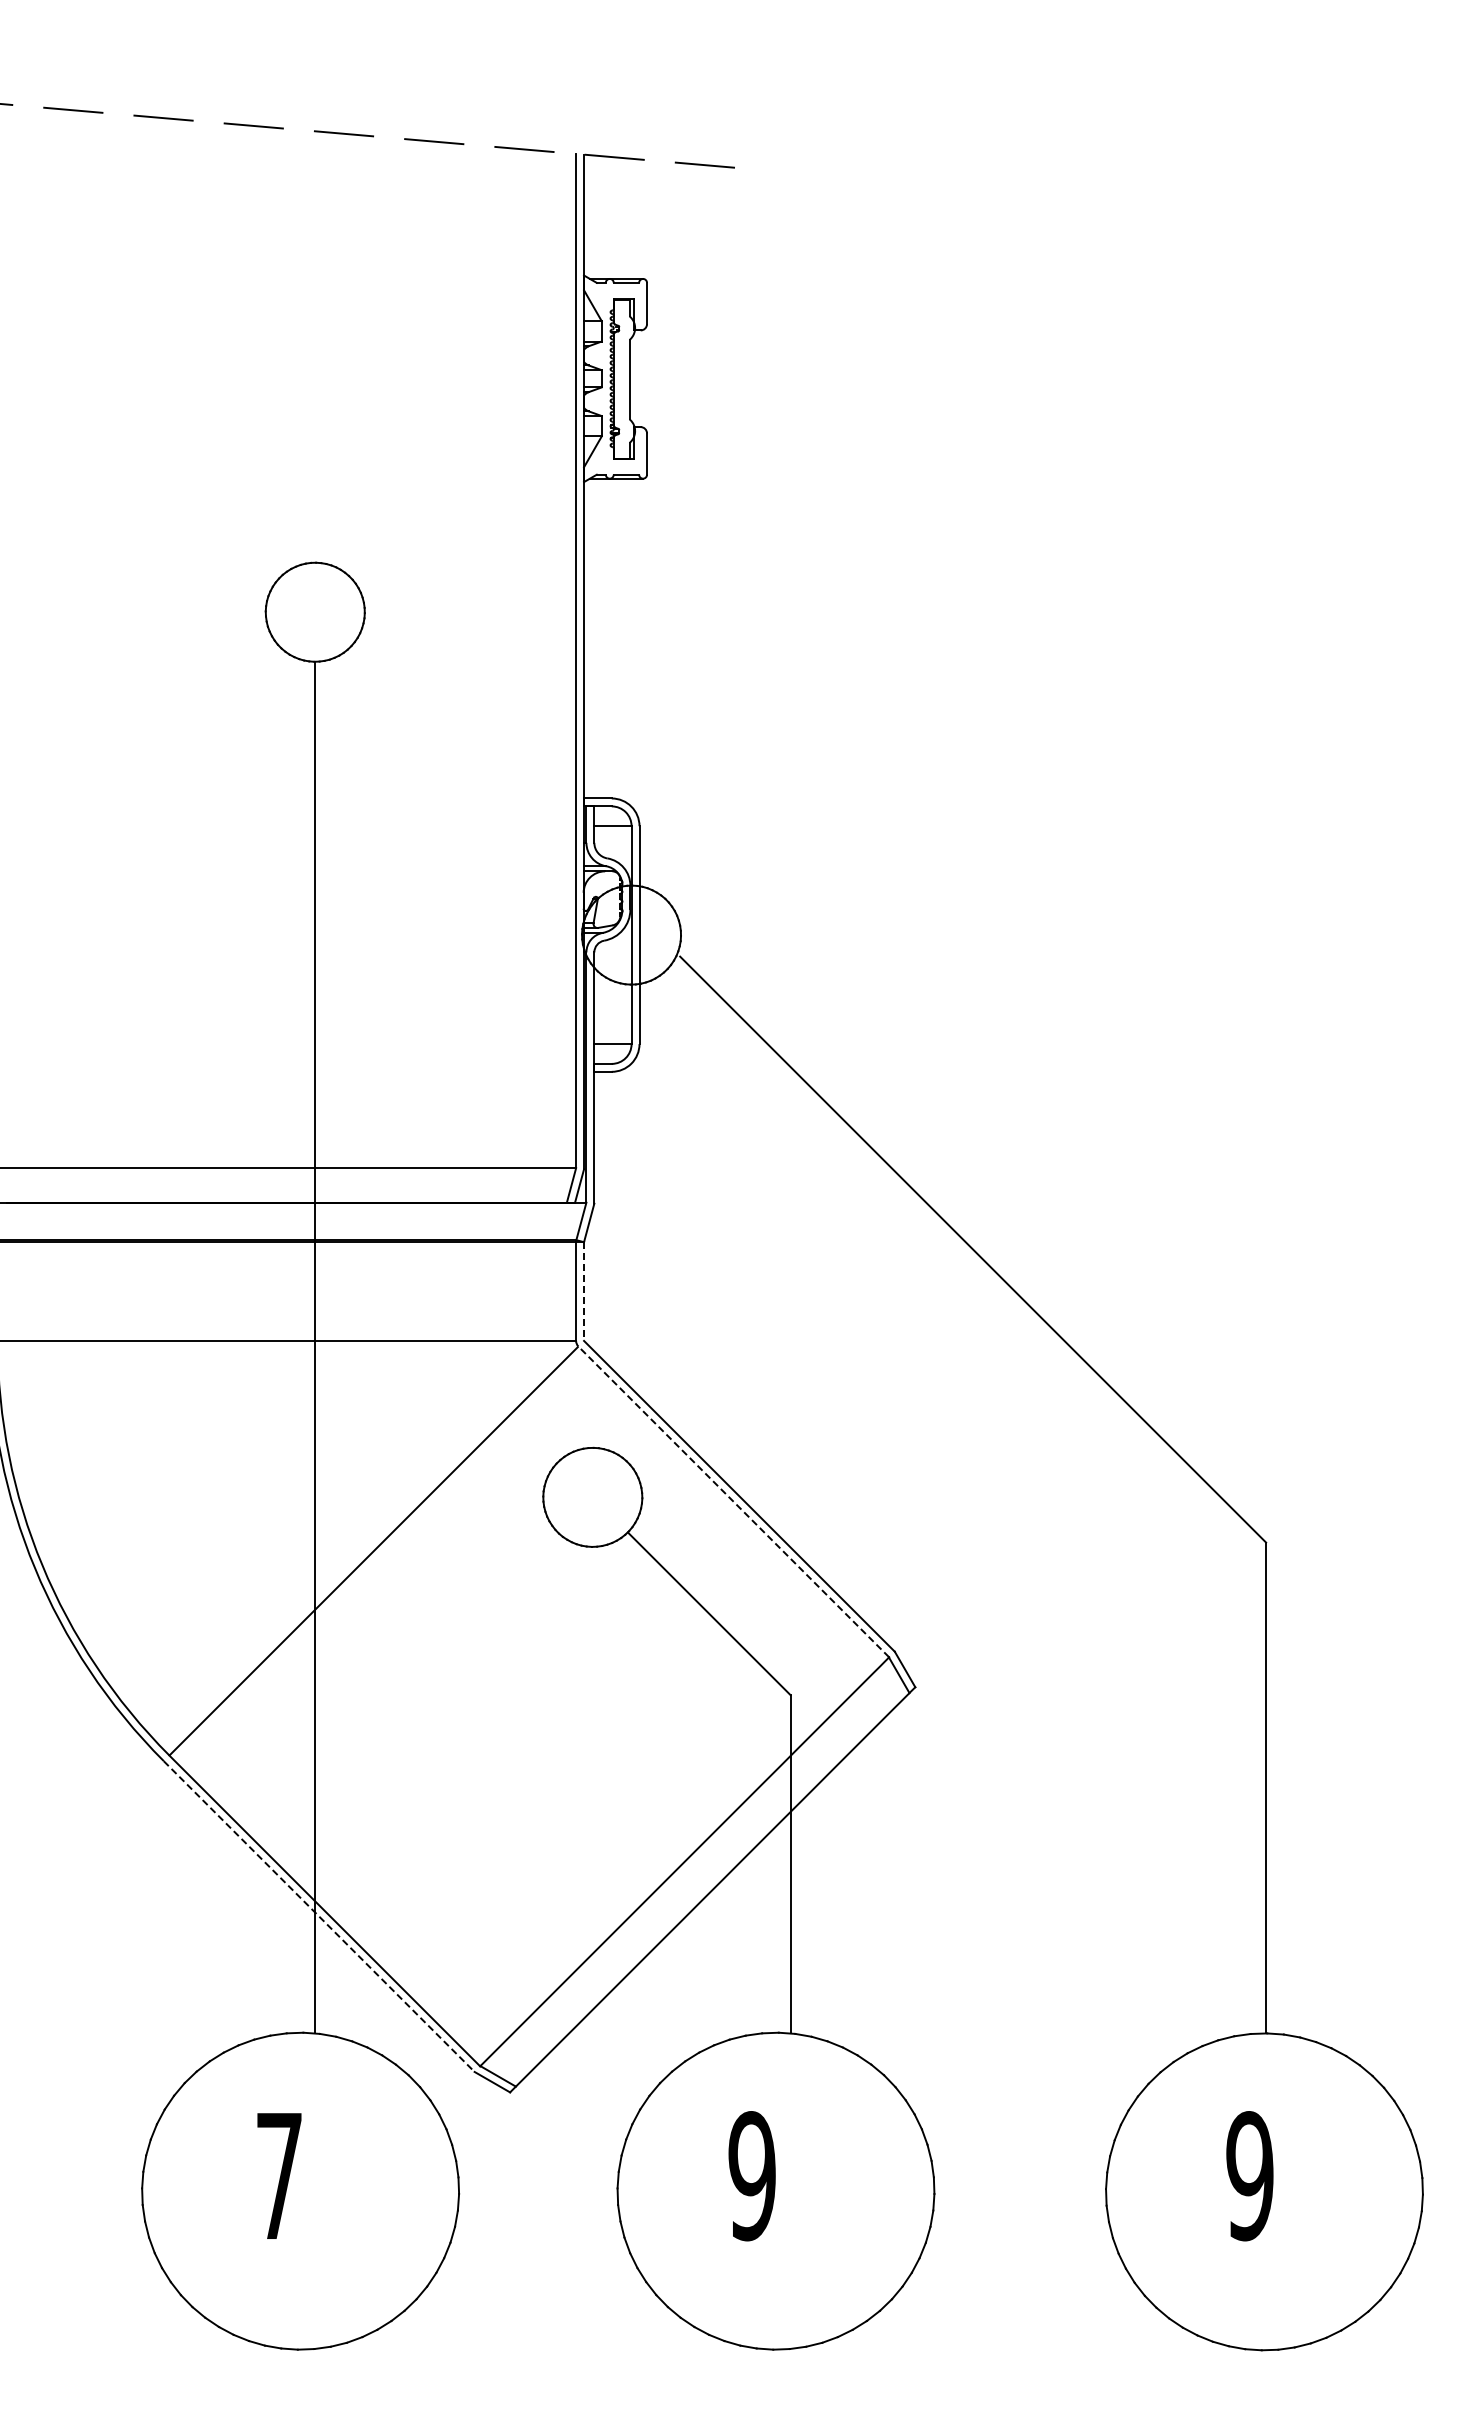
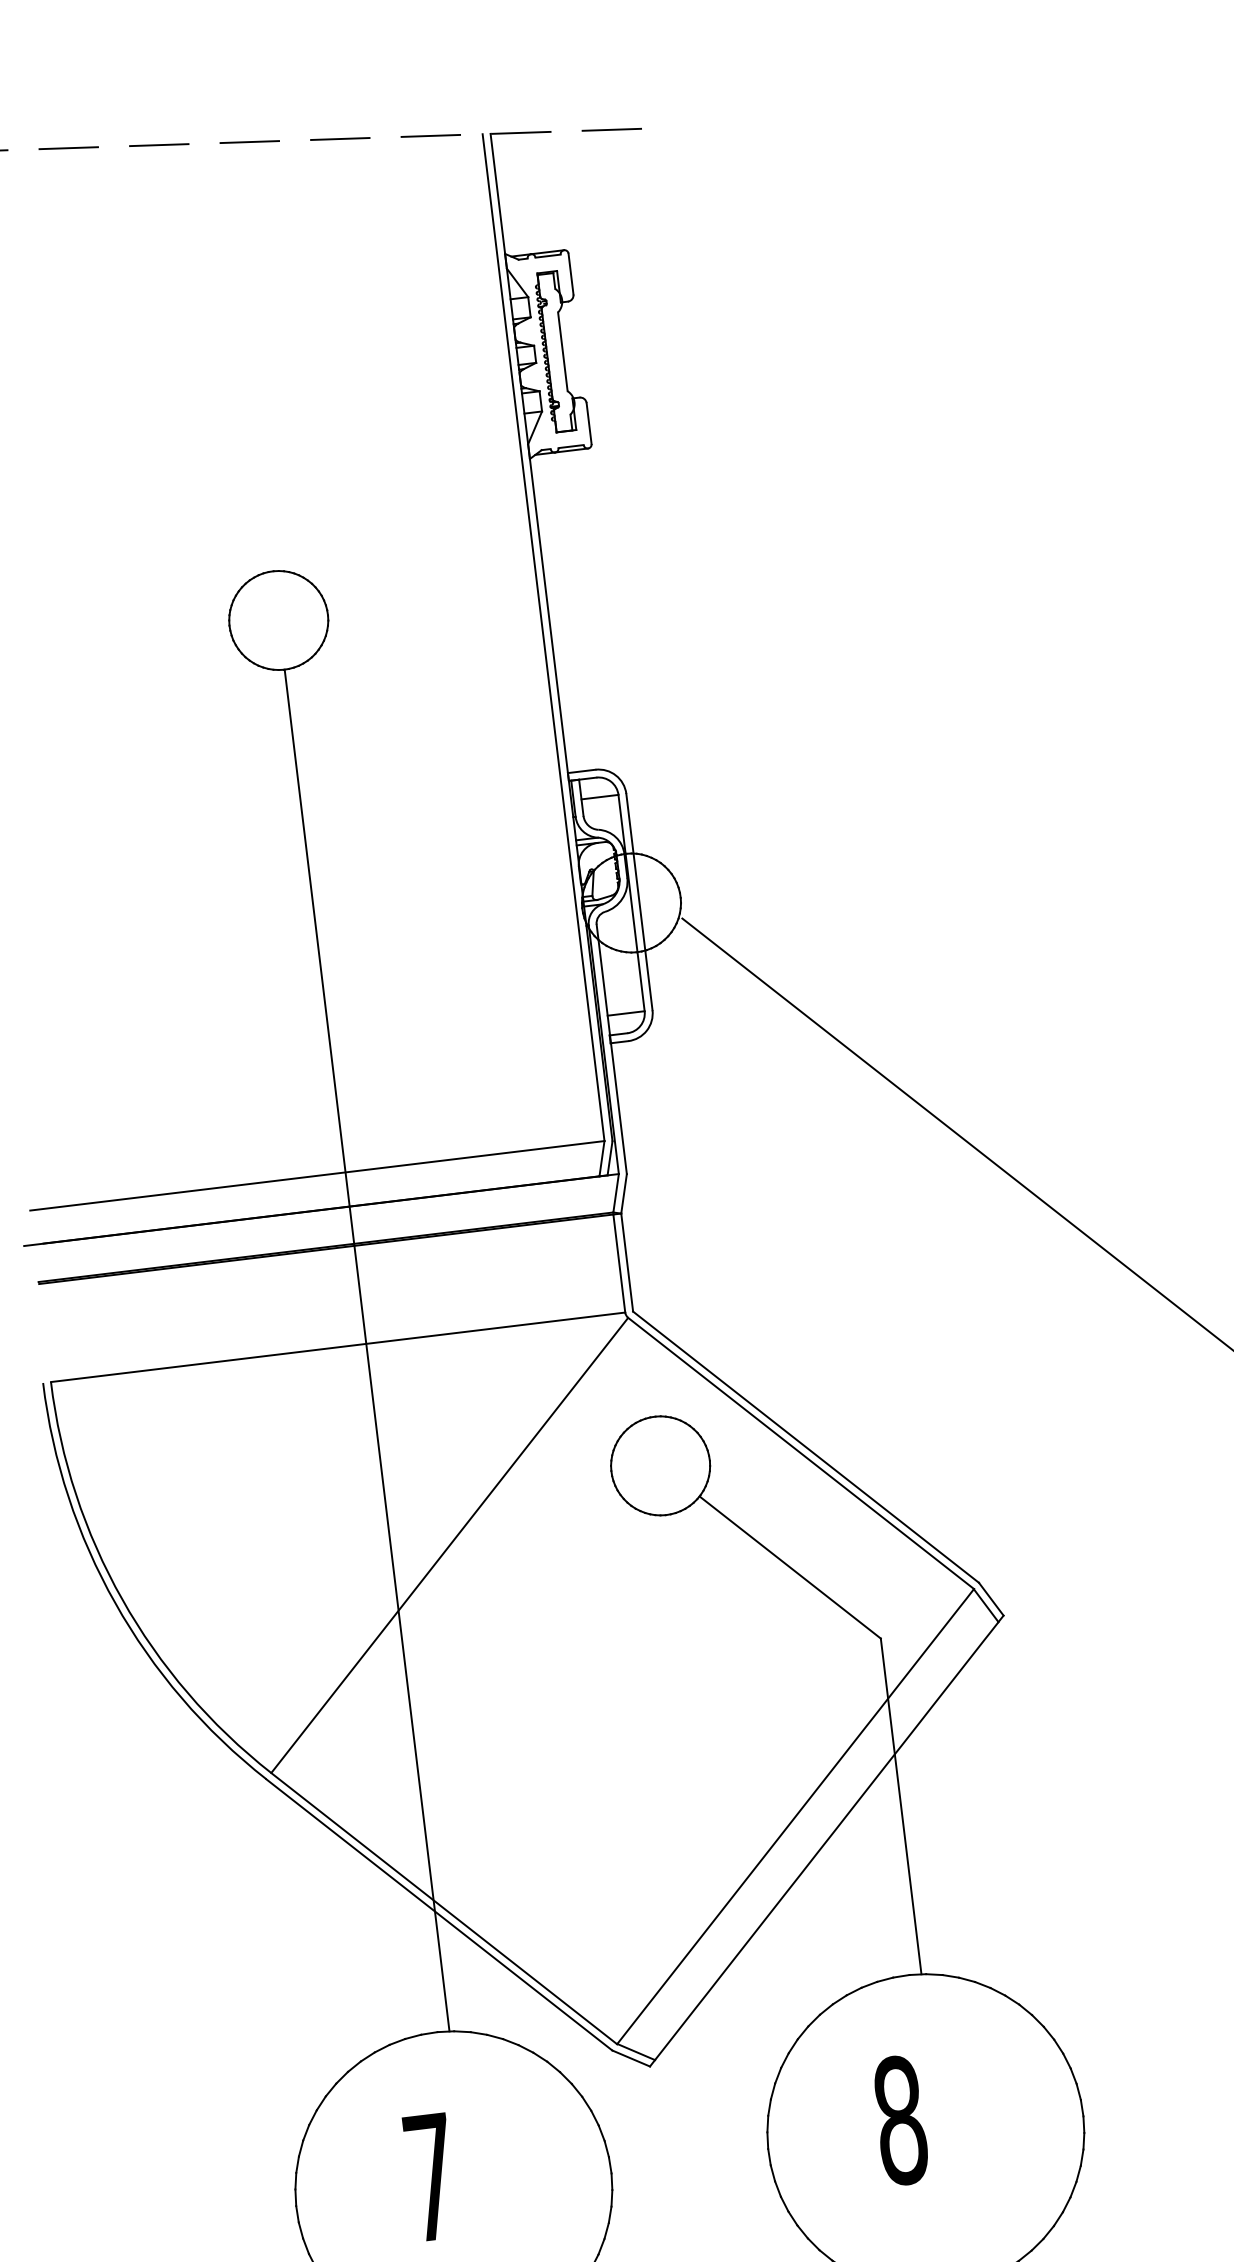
line: (584, 1292) -> (627, 1263), dashed -> solid
line: (733, 1501) -> (800, 1453), dashed -> solid
line: (319, 1916) -> (439, 1914), dashed -> solid
text: (751, 2176) -> (899, 2121), 9 -> 8

